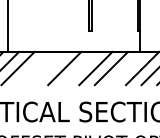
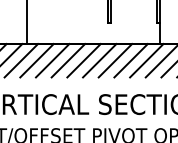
line: (33, 68) -> (52, 60), added
line: (49, 68) -> (68, 60), added
line: (80, 68) -> (99, 60), added
line: (126, 68) -> (146, 60), added

